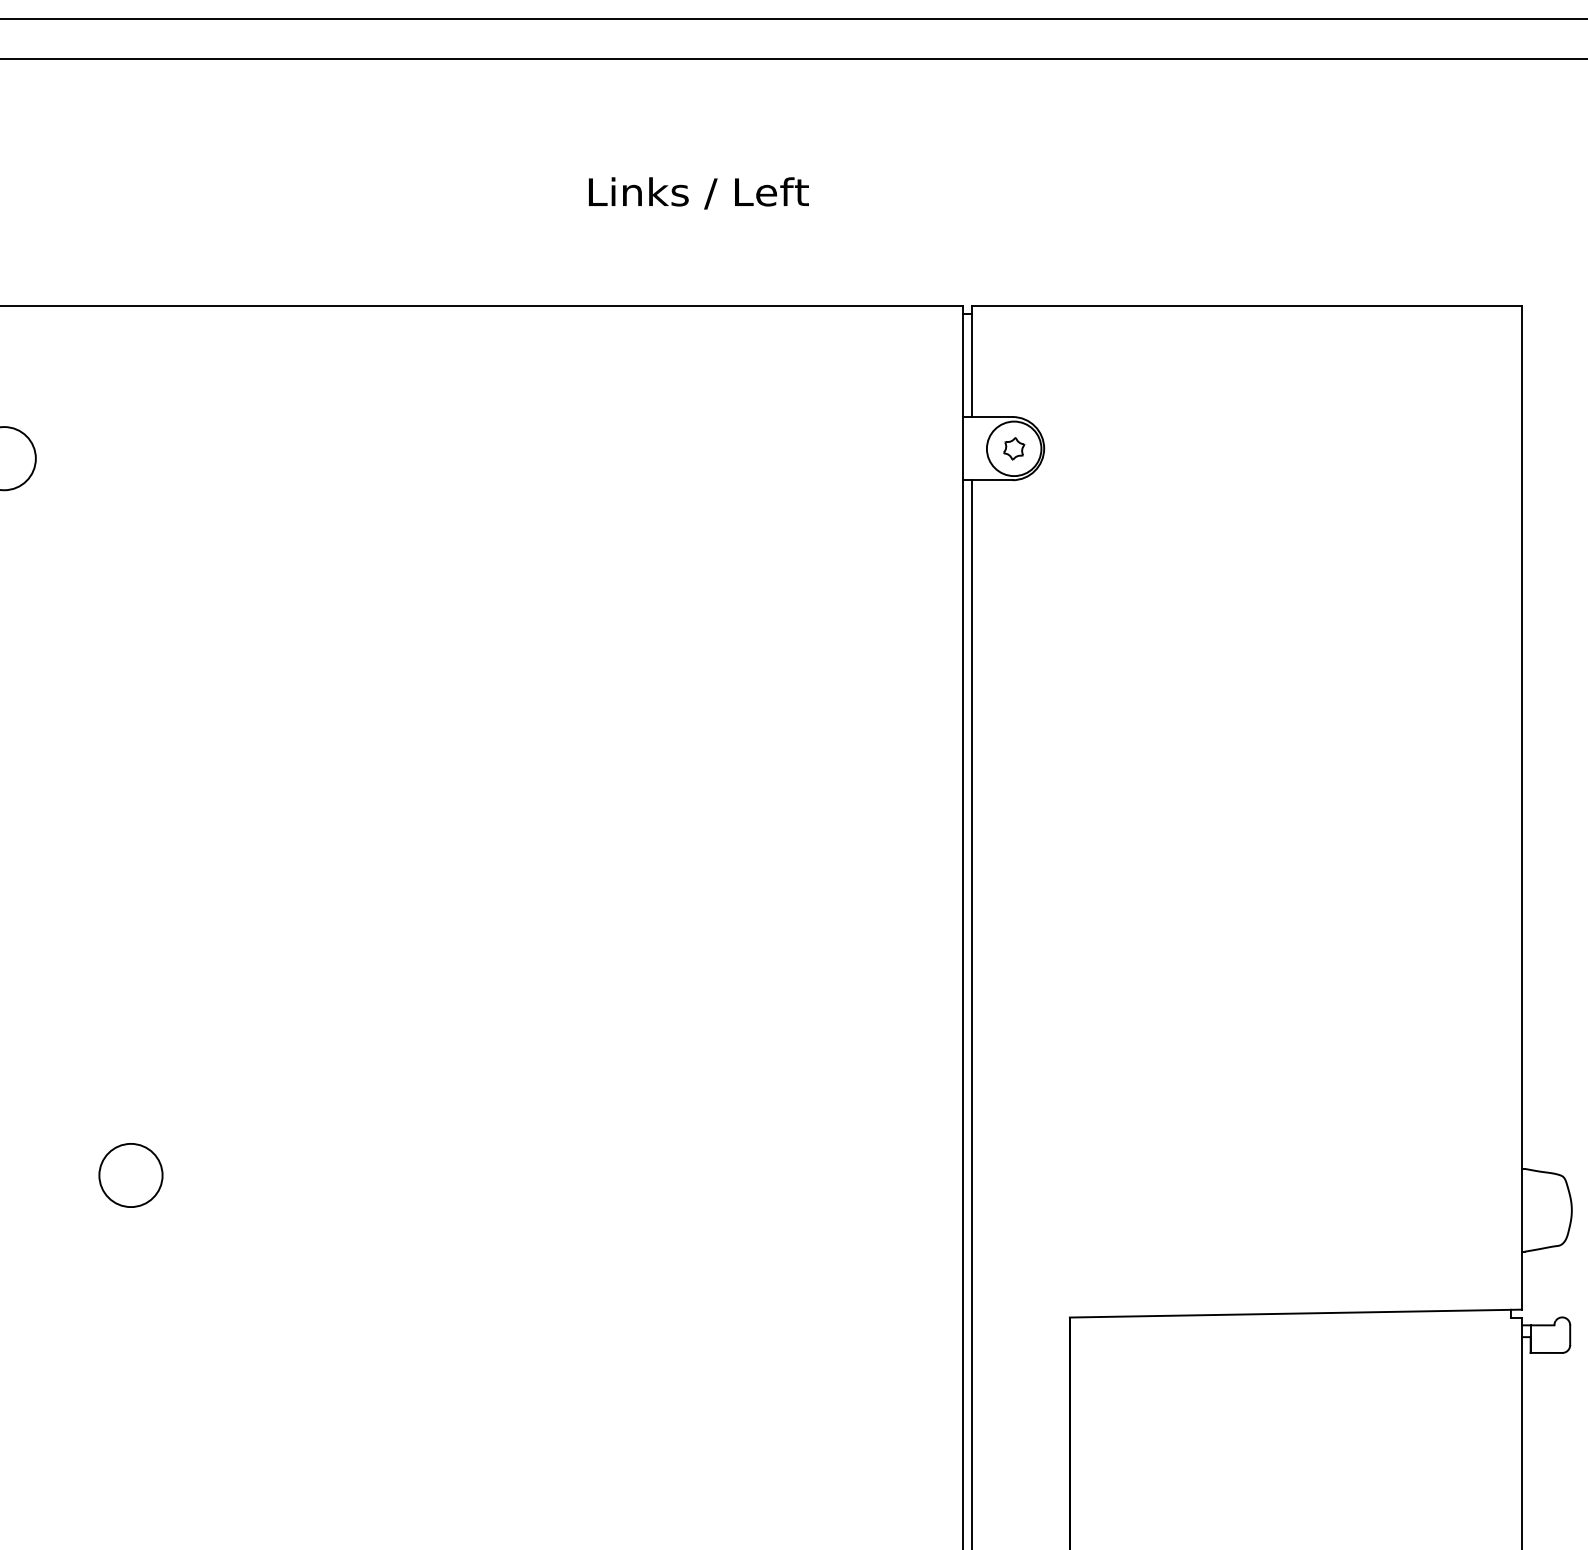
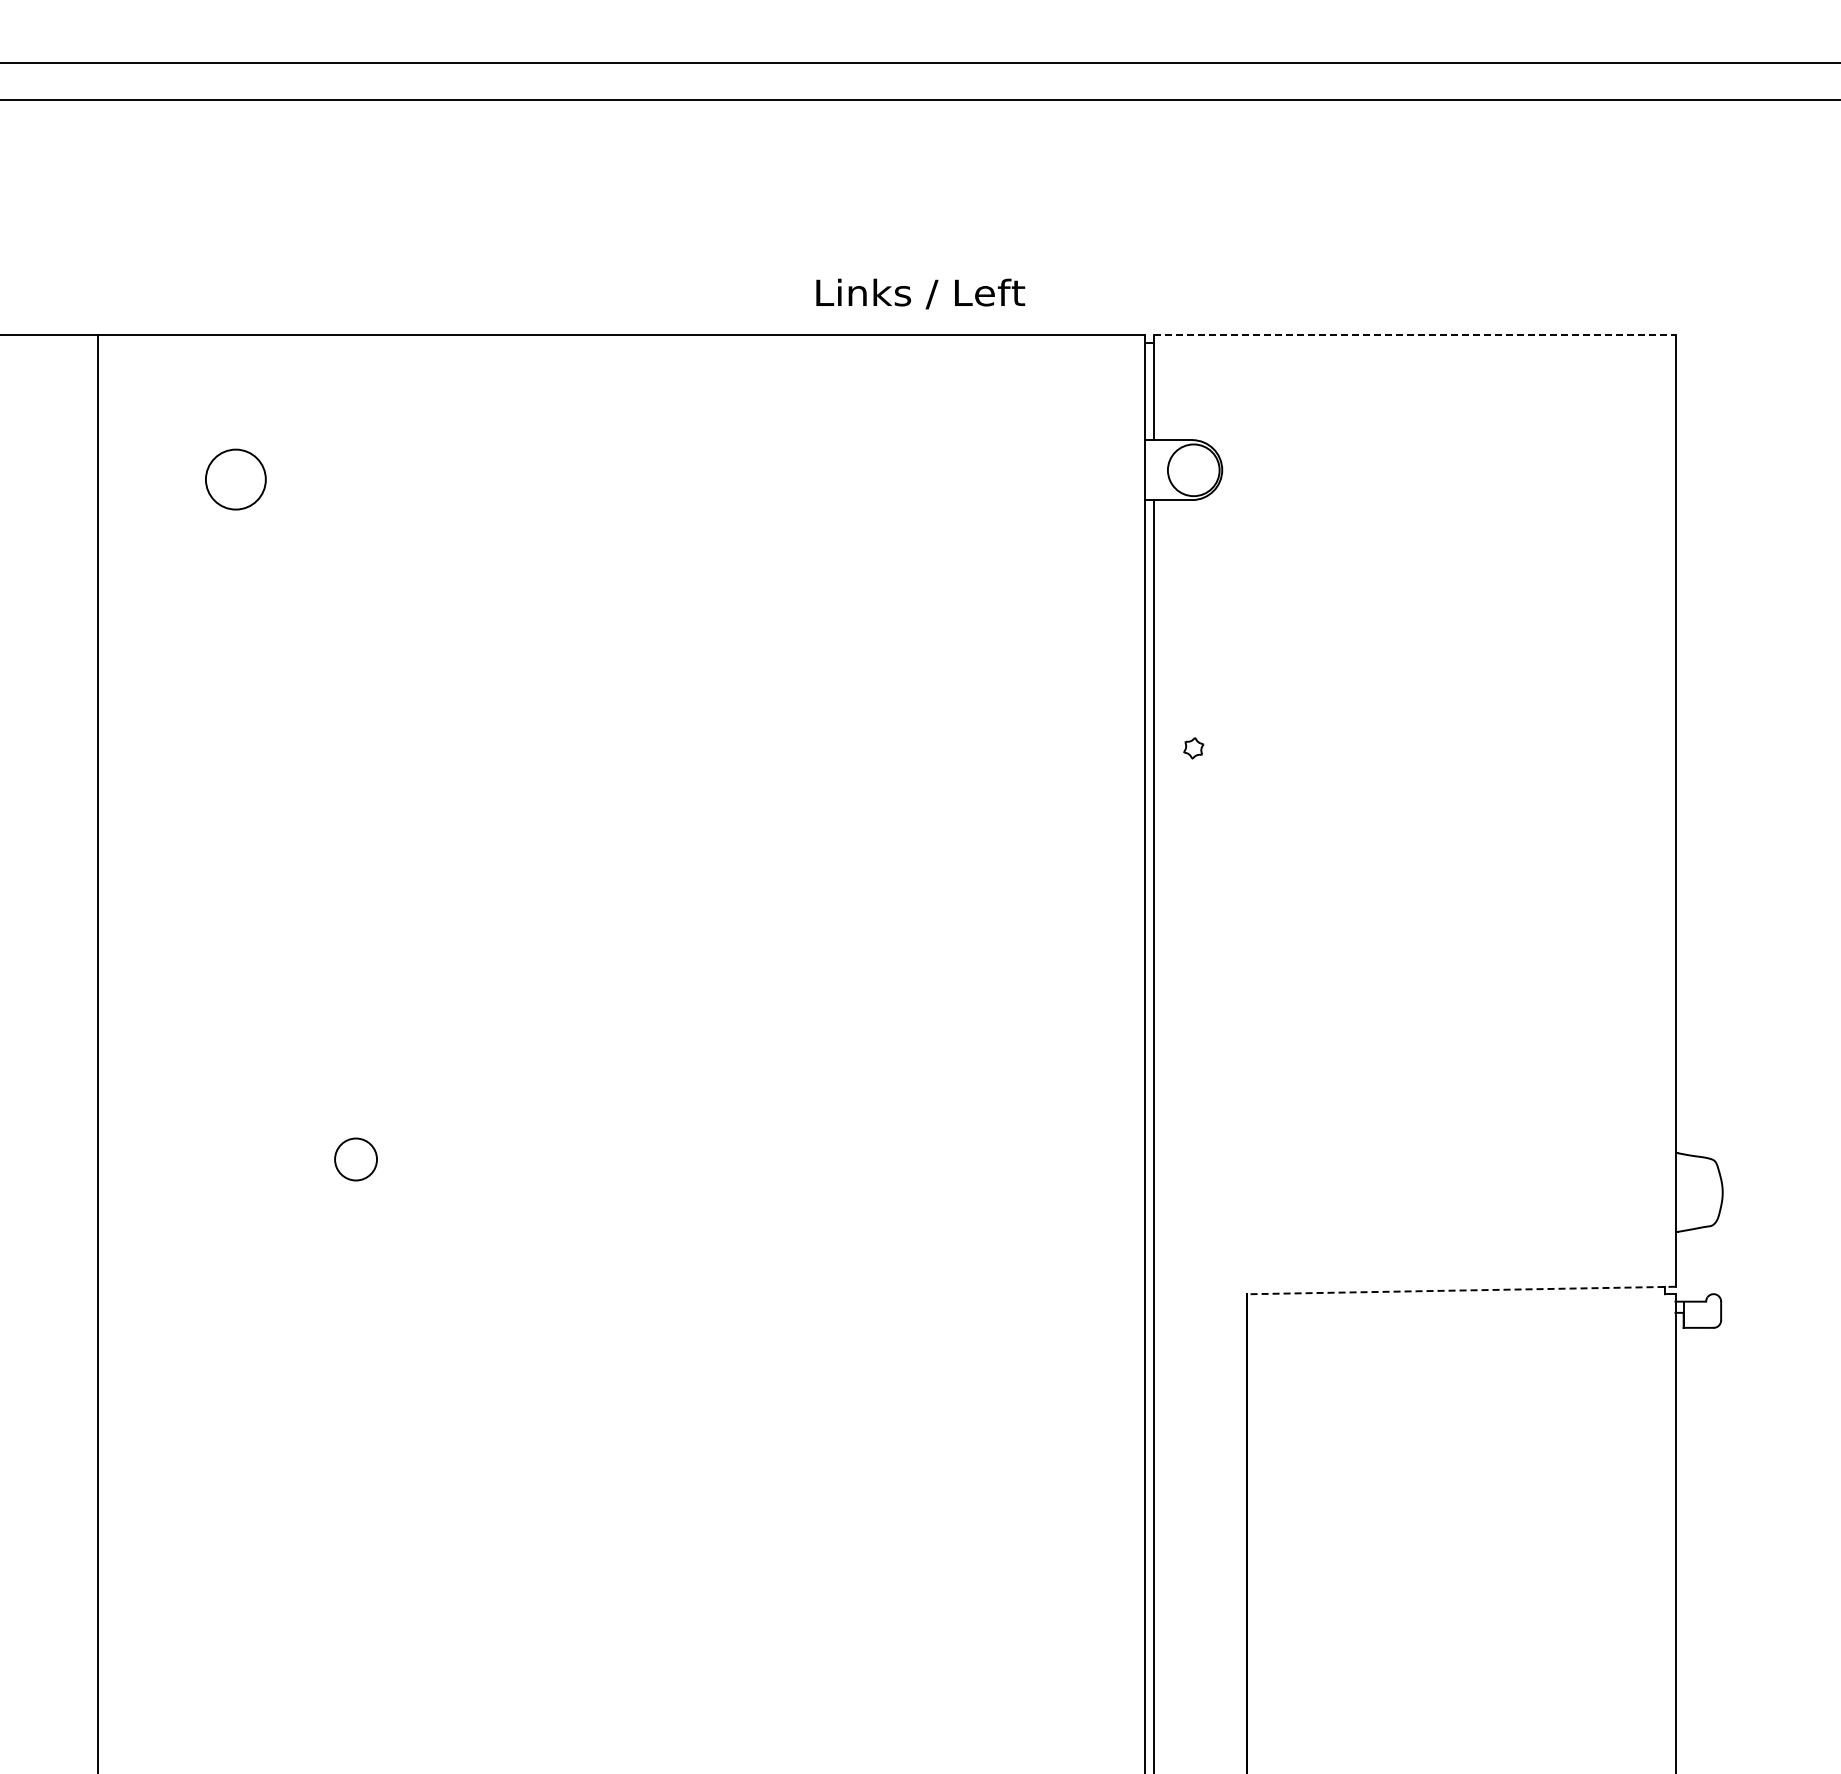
text: (698, 192) -> (920, 293), moved
line: (1246, 306) -> (1414, 335), solid -> dashed
part: (1013, 449) -> (1193, 748), moved
circle: (130, 1175) -> (355, 1159), size x0.7
line: (1295, 1313) -> (1460, 1290), solid -> dashed

